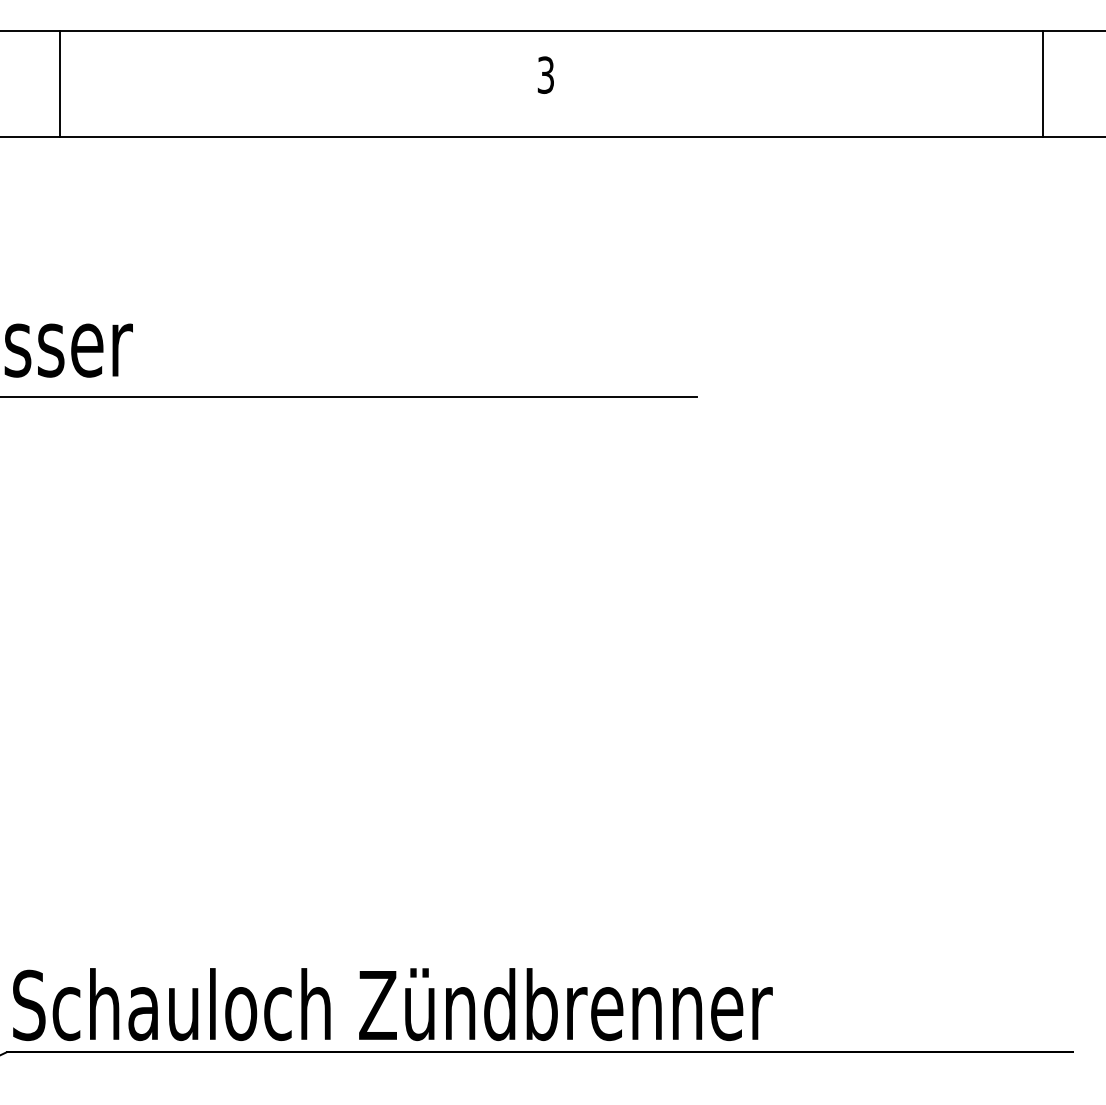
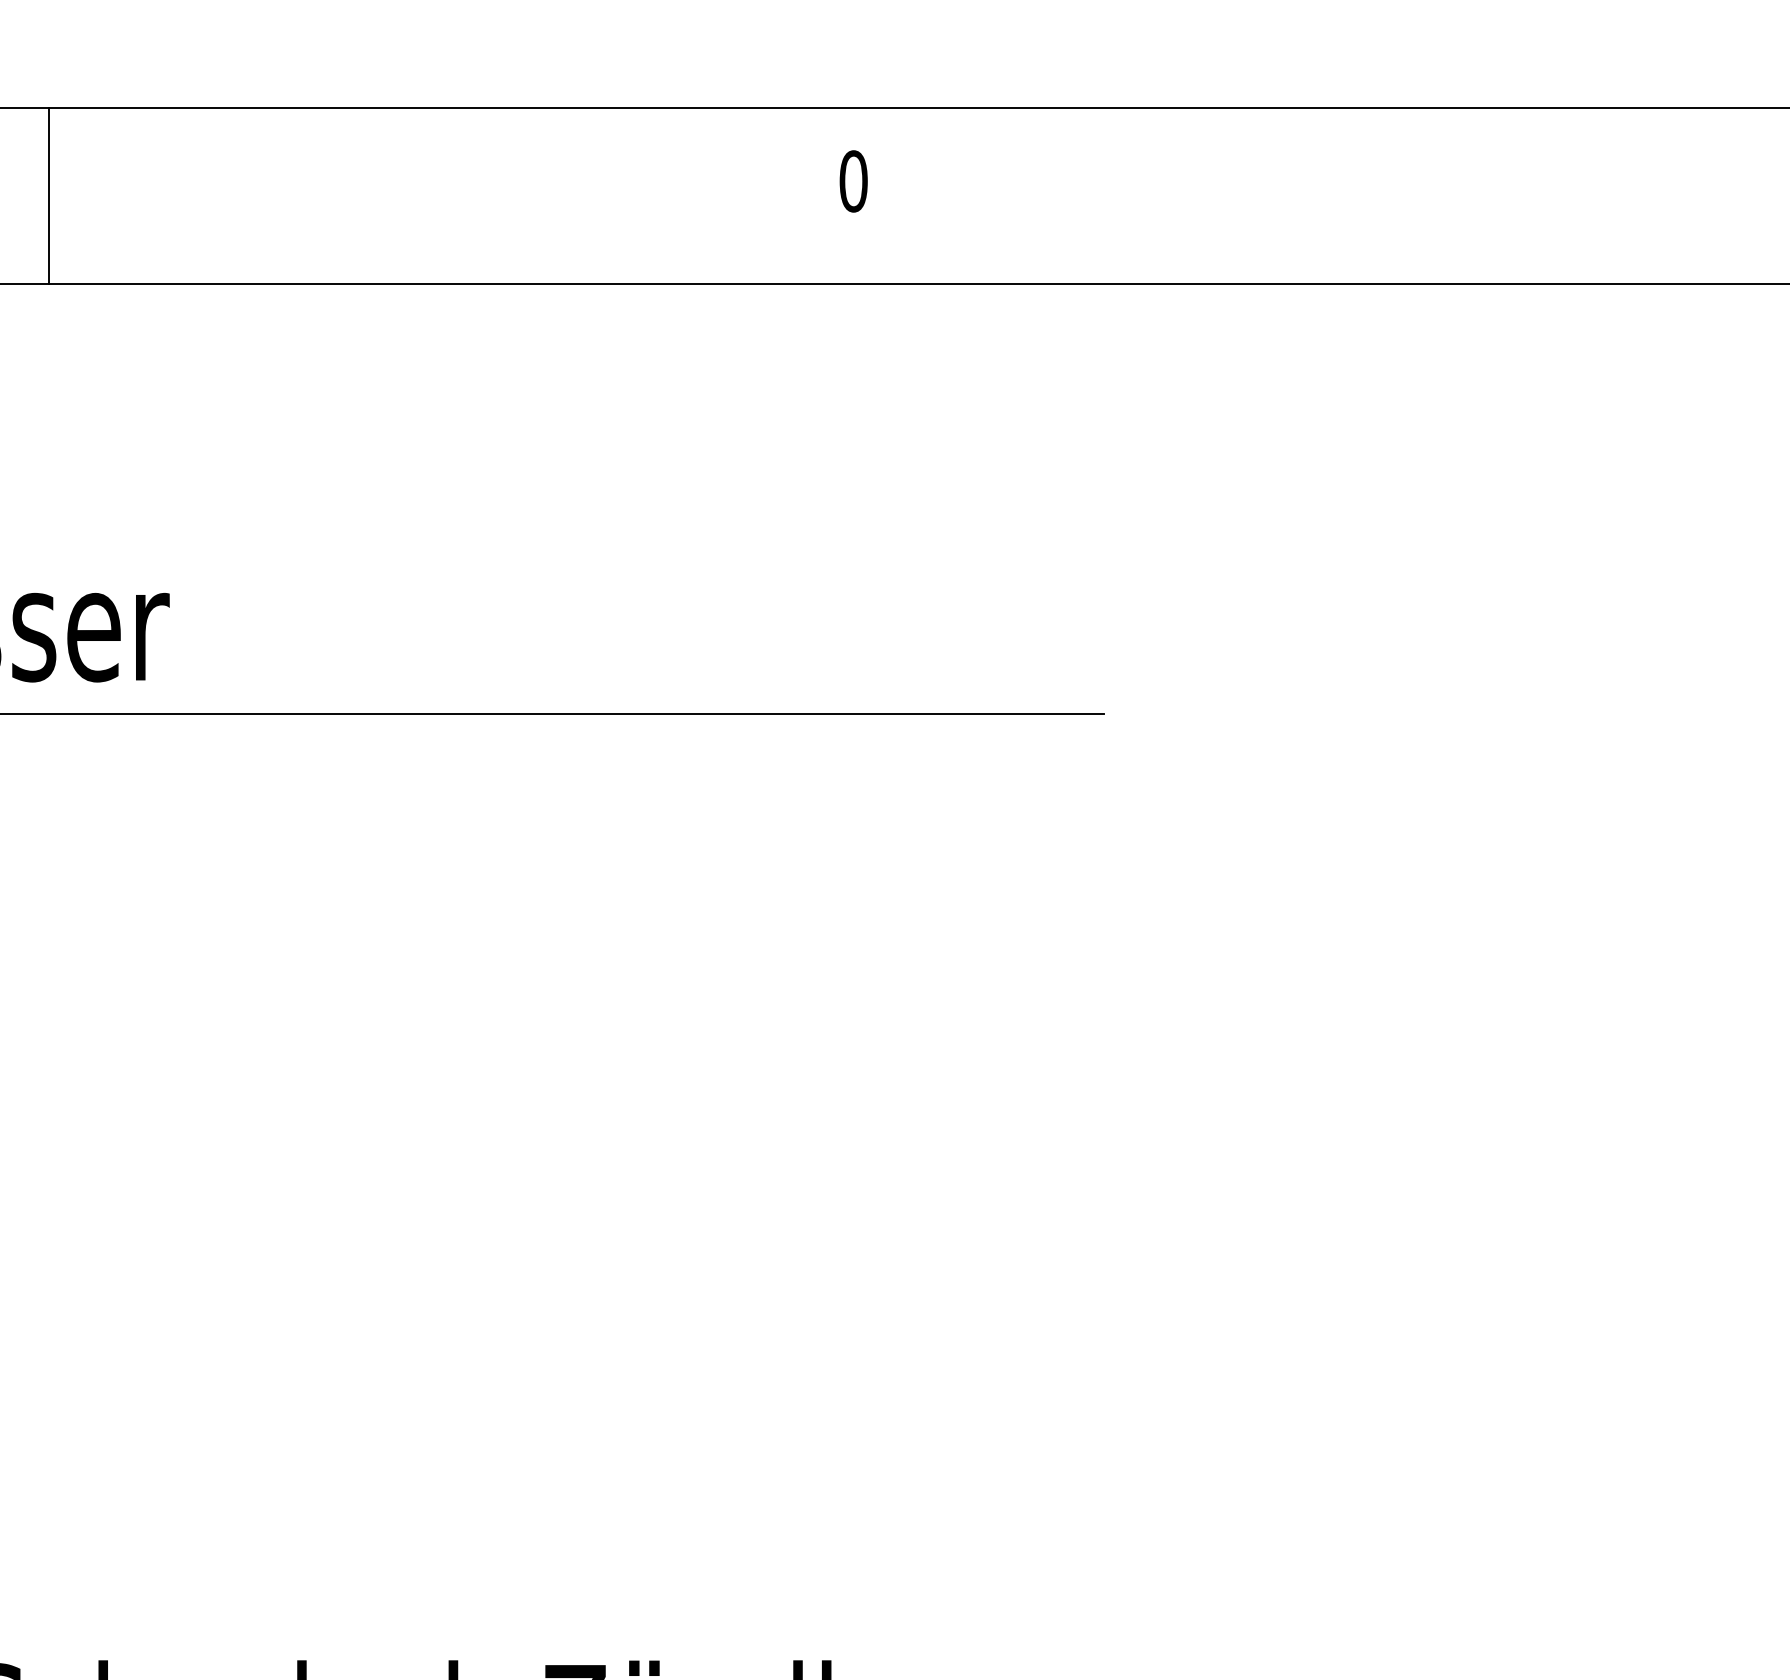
text: (545, 74) -> (852, 180), 3 -> 0
line: (1043, 83) -> (1677, 195), removed

